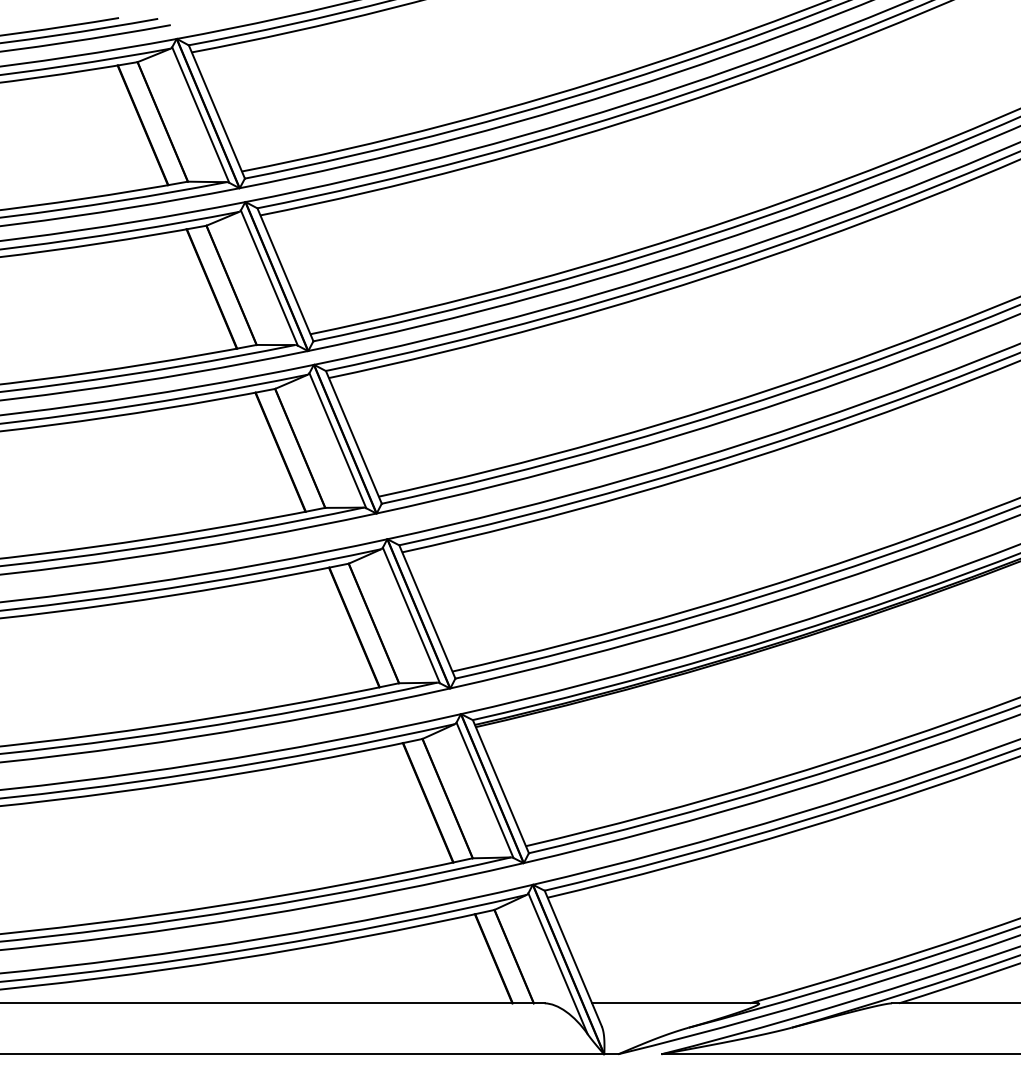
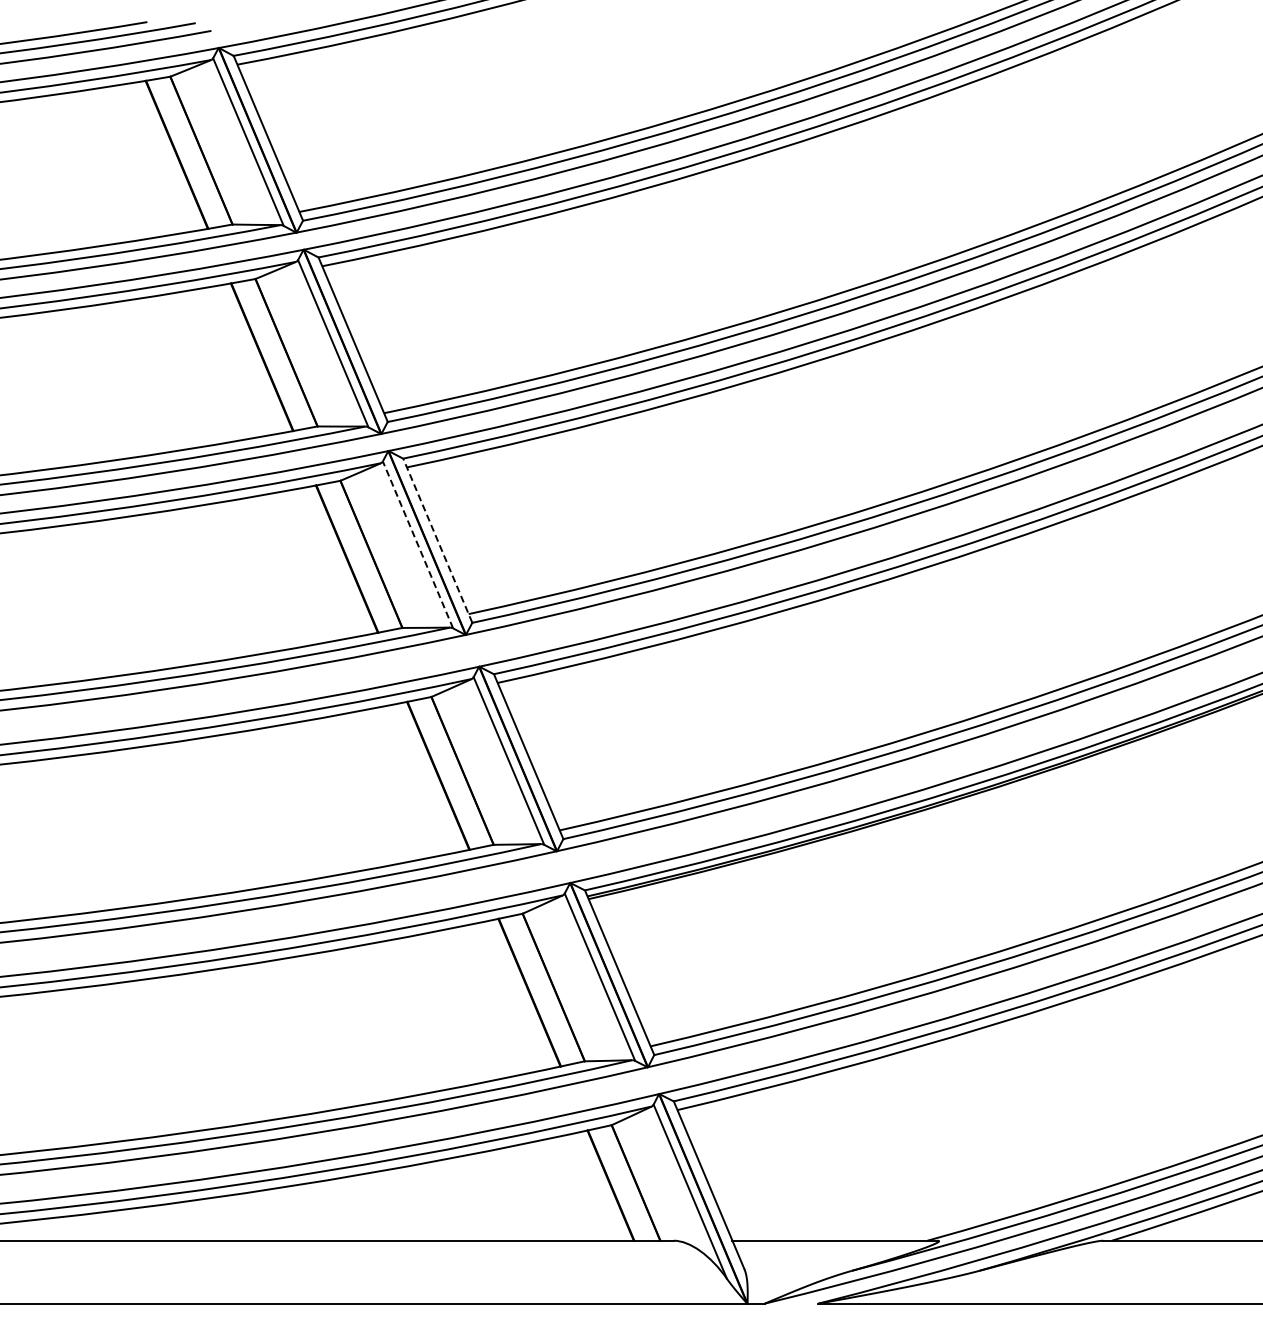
line: (353, 437) -> (437, 540), solid -> dashed
line: (338, 440) -> (418, 544), solid -> dashed

